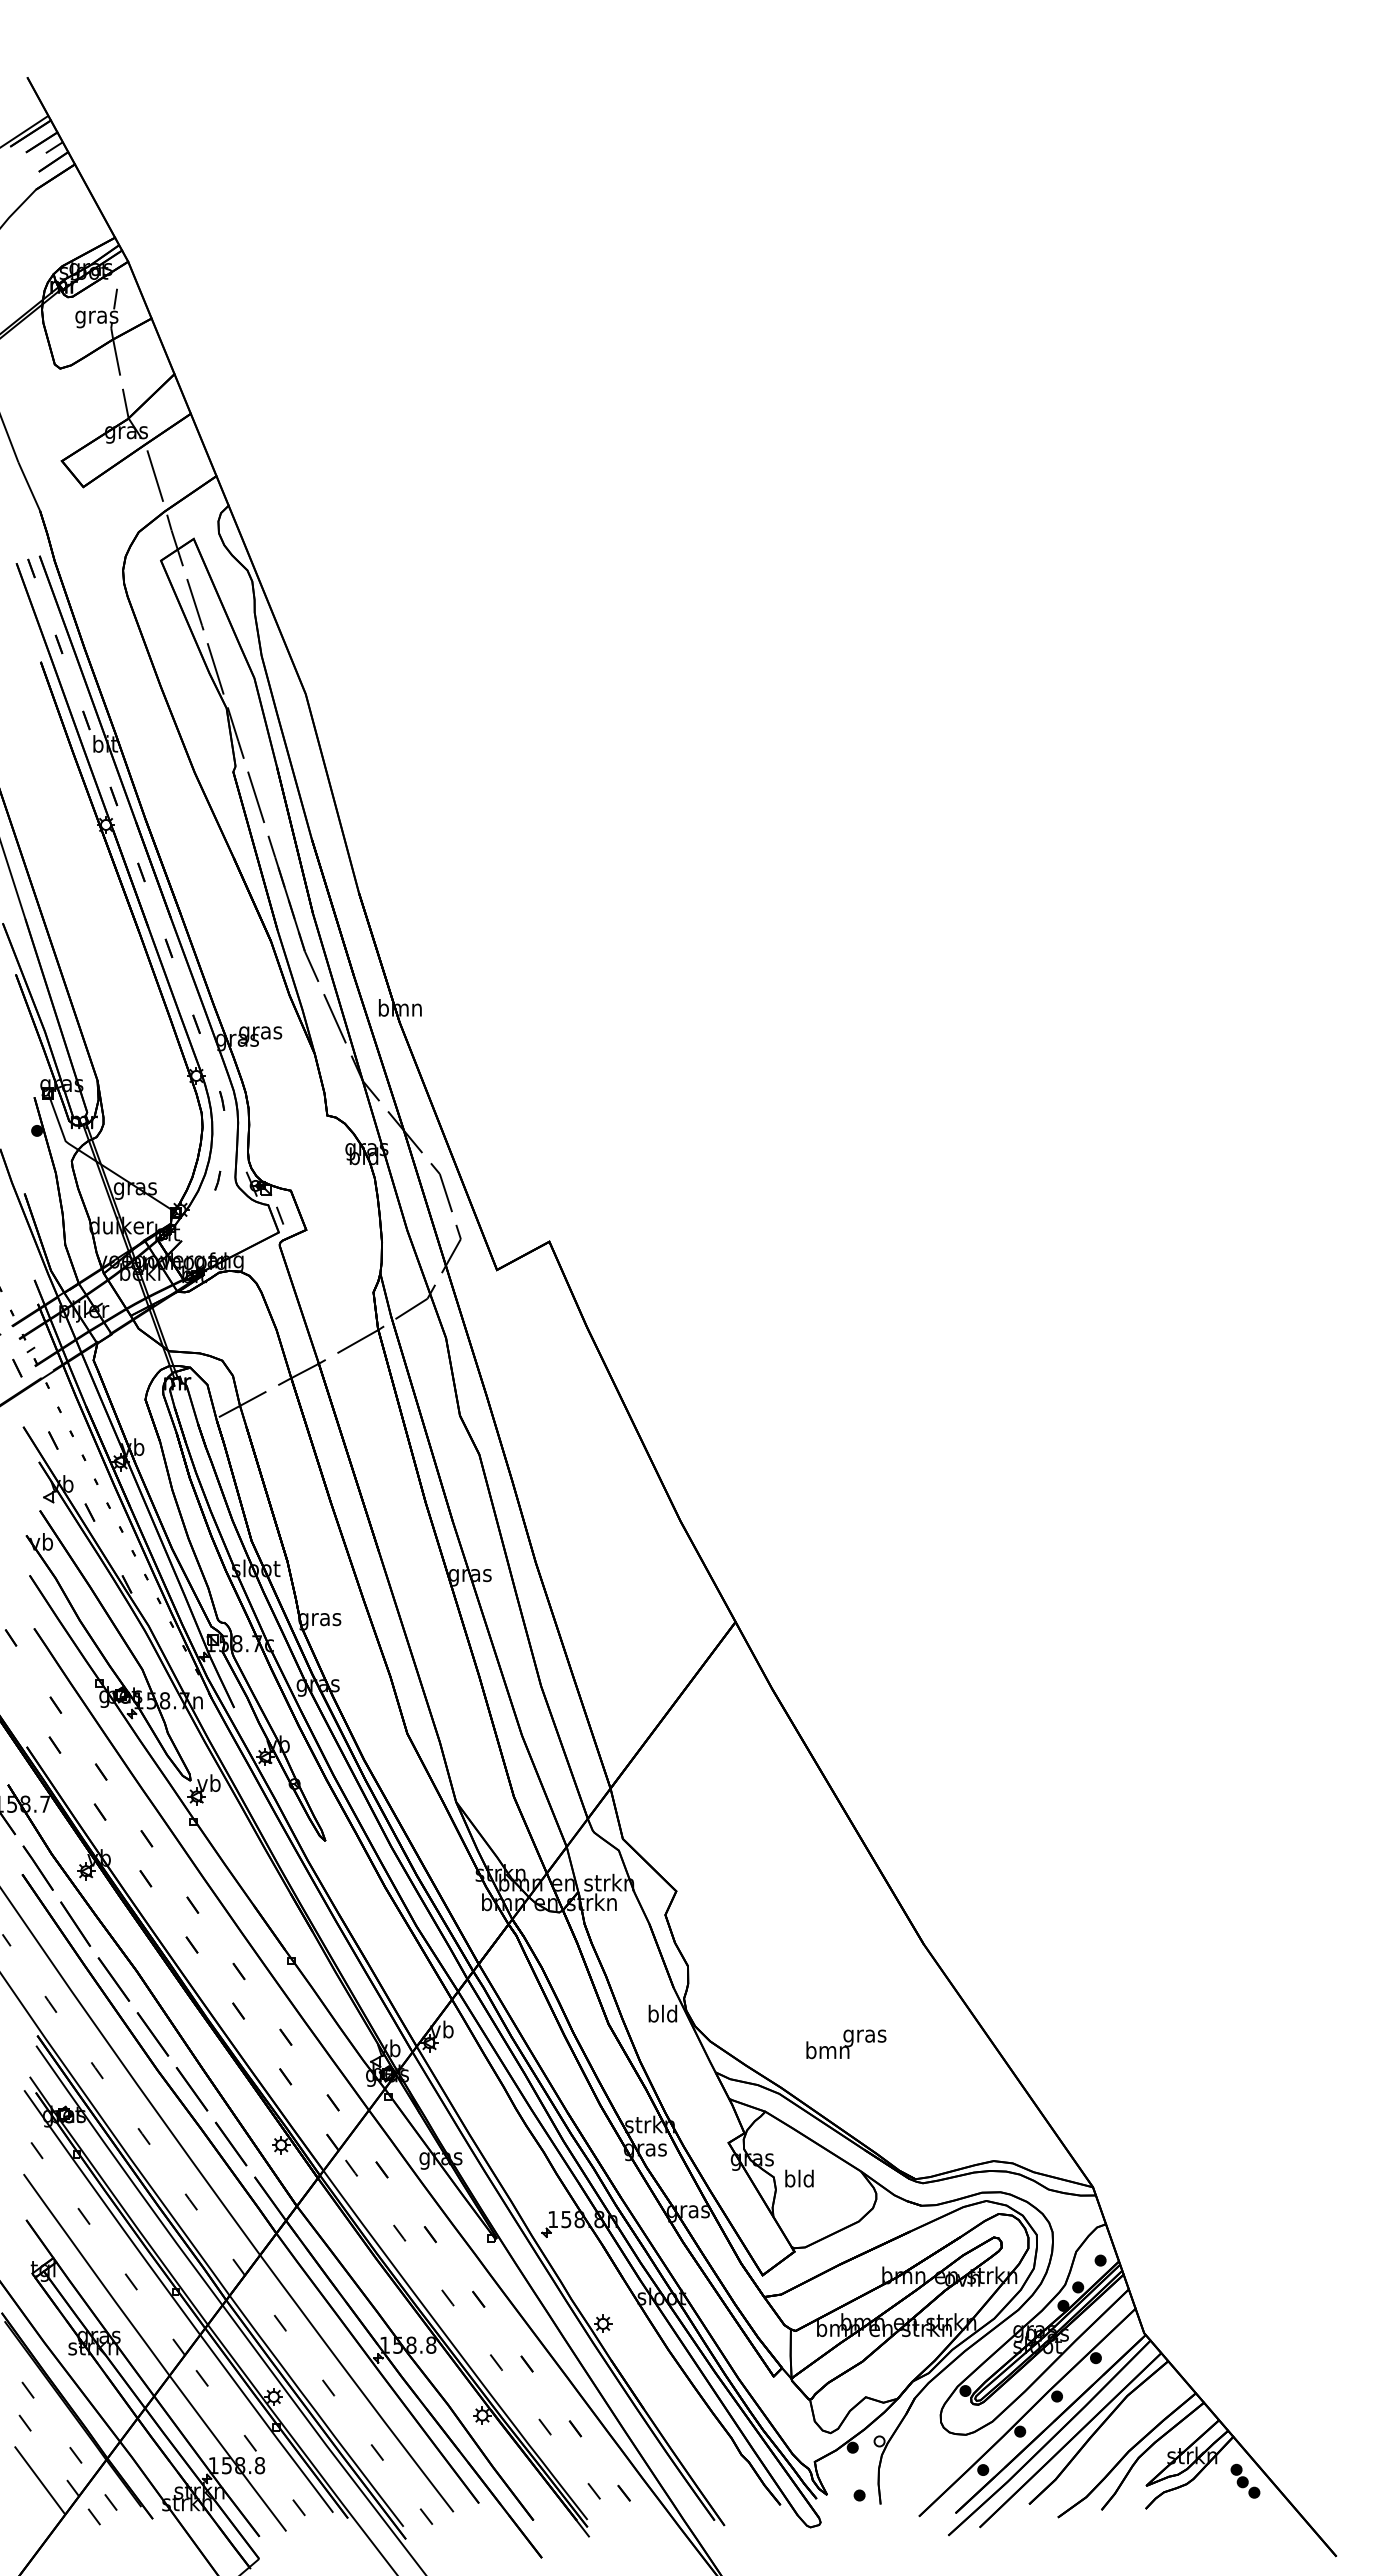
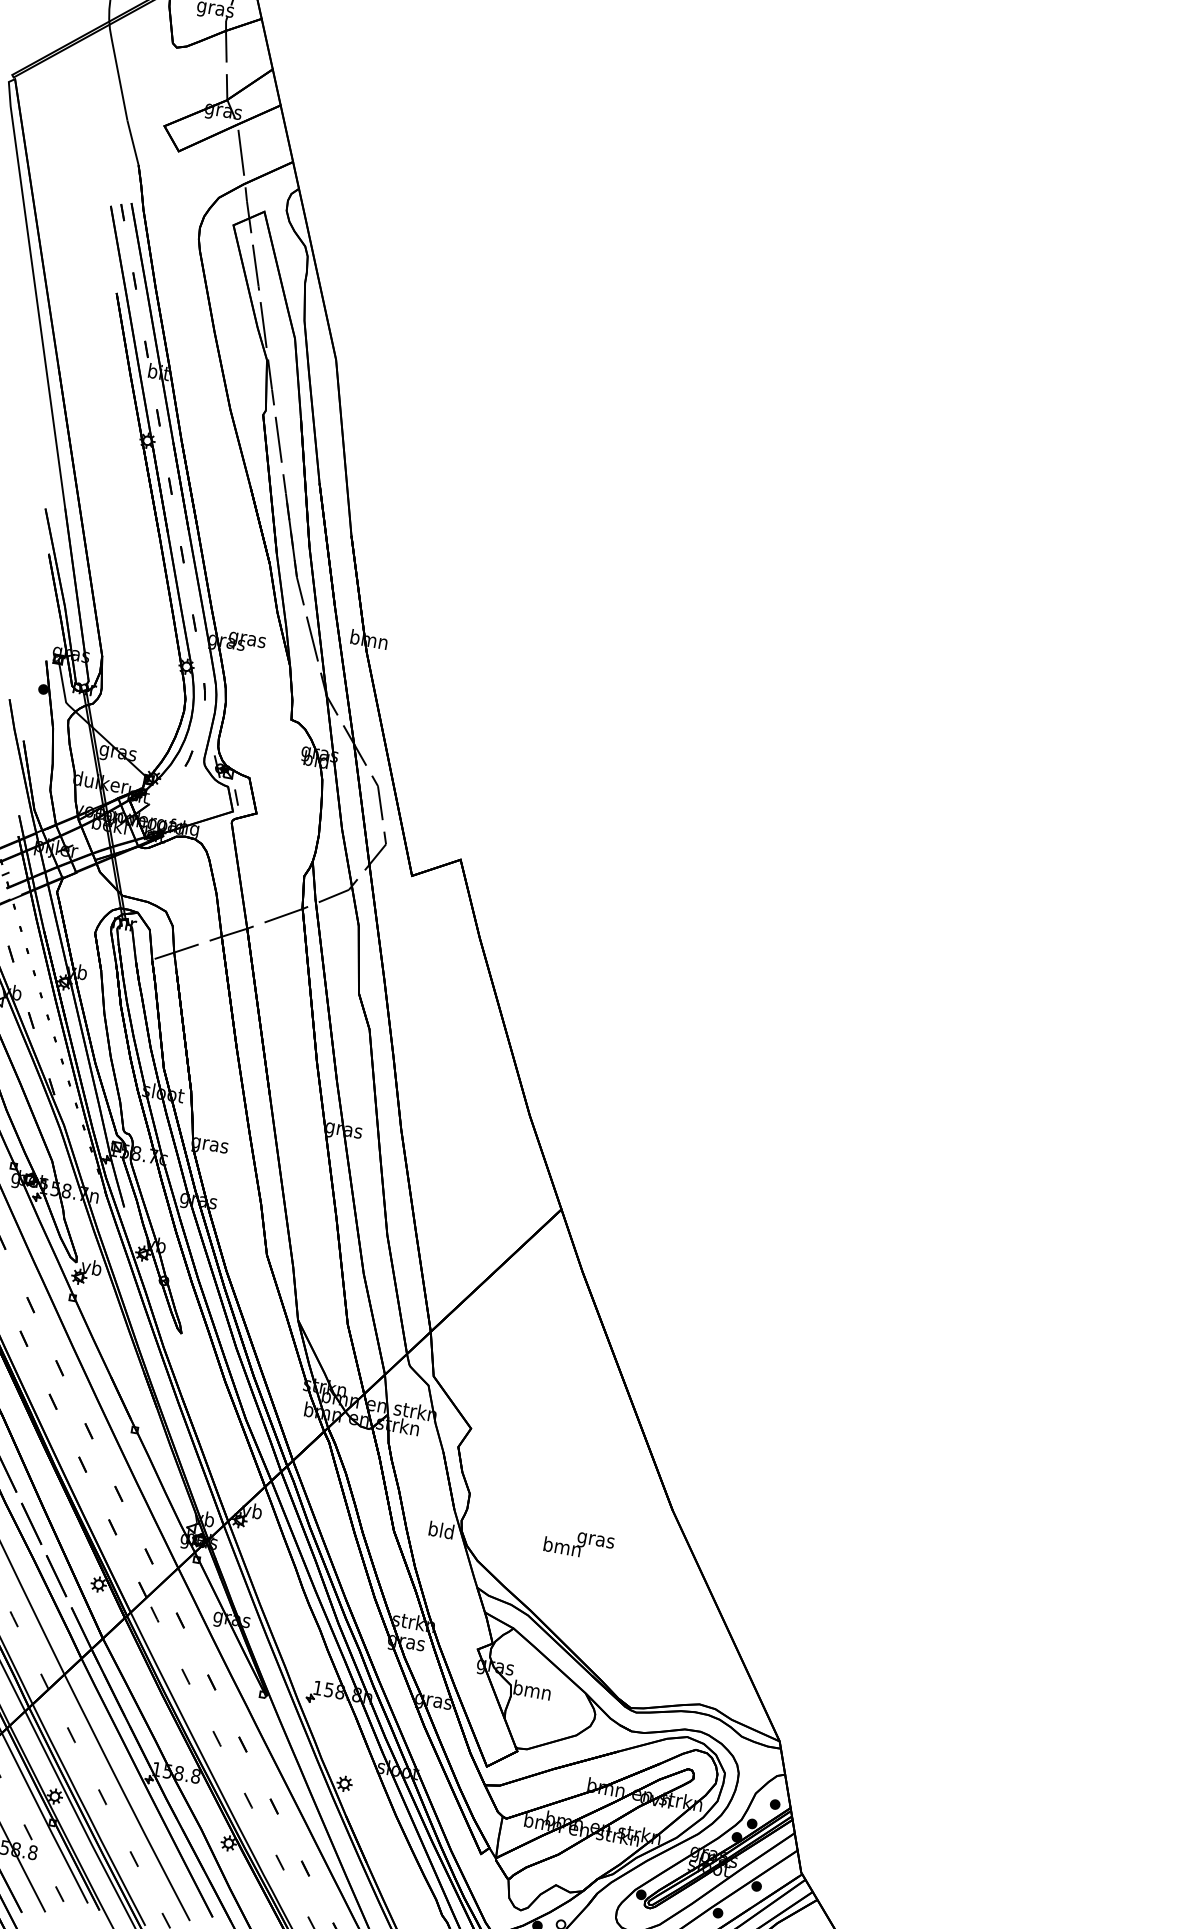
text: (846, 2044) -> (579, 1544), moved
text: (799, 2178) -> (532, 1690), bld -> bmn

